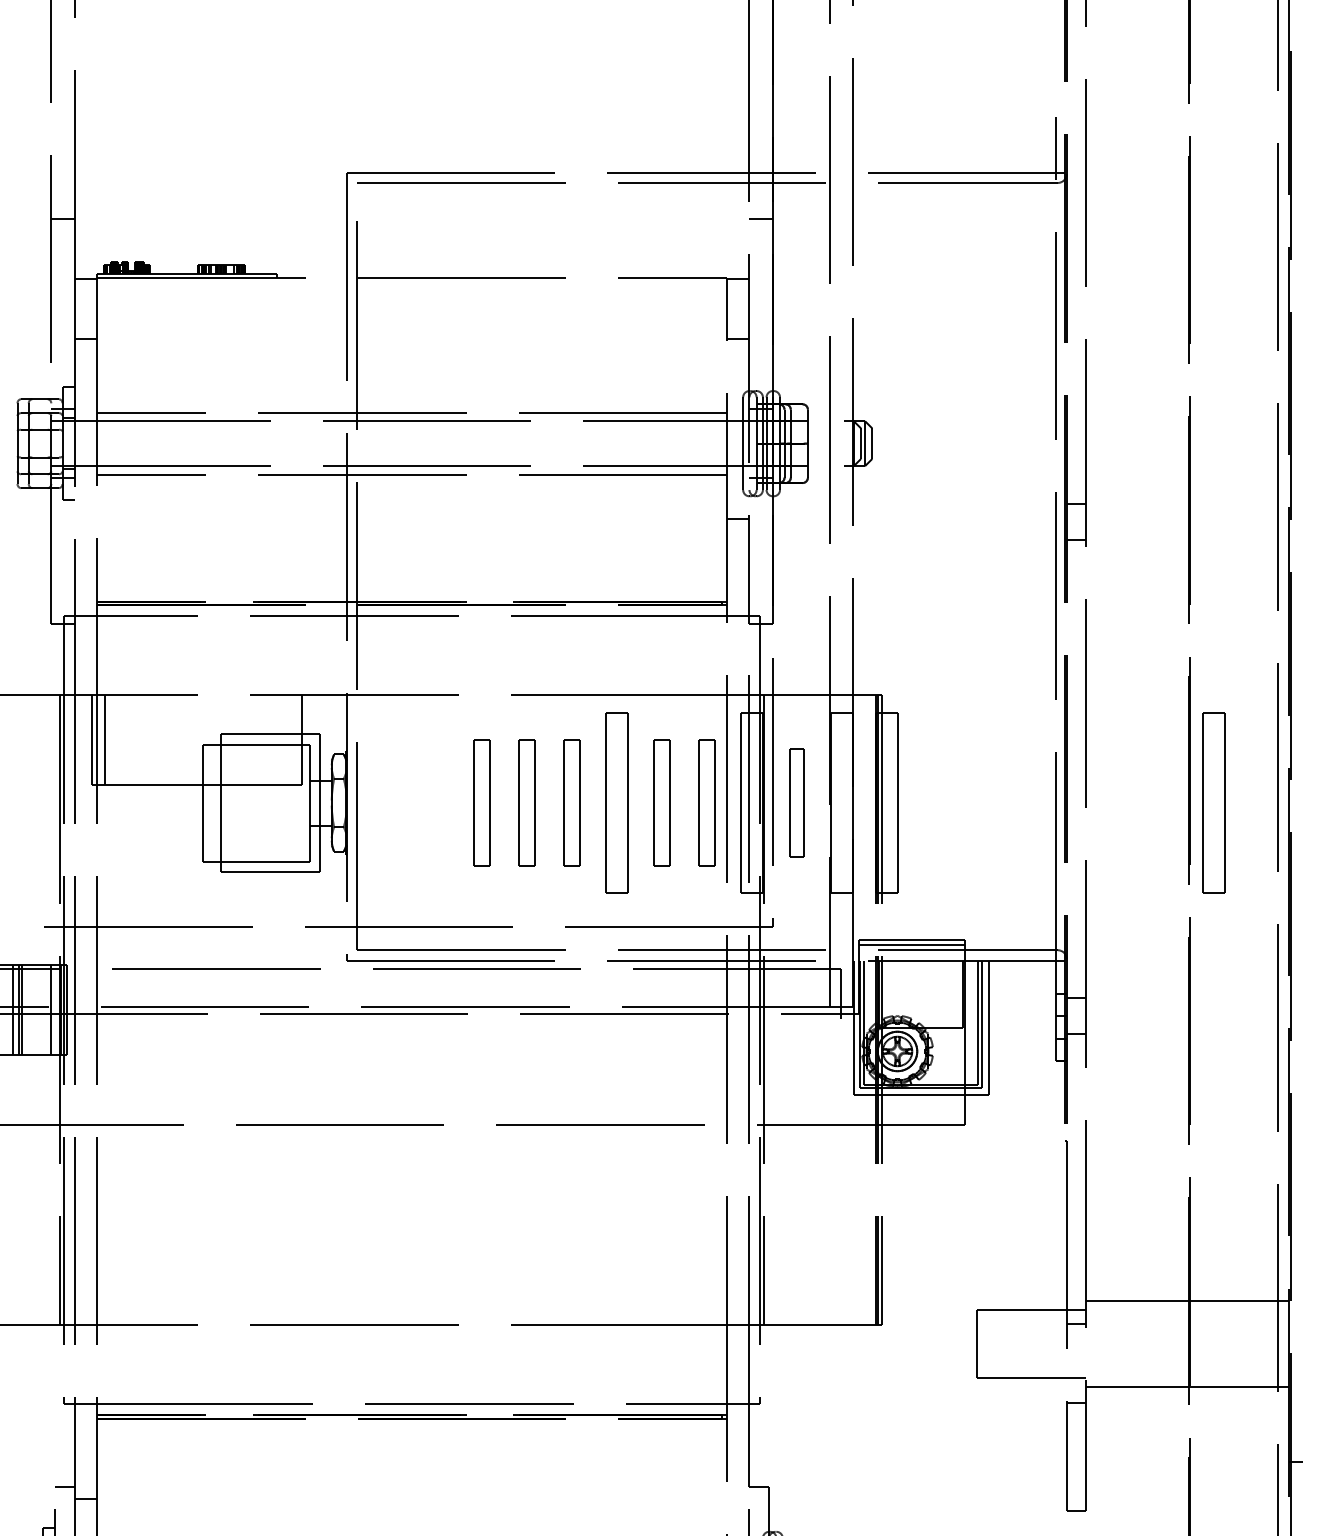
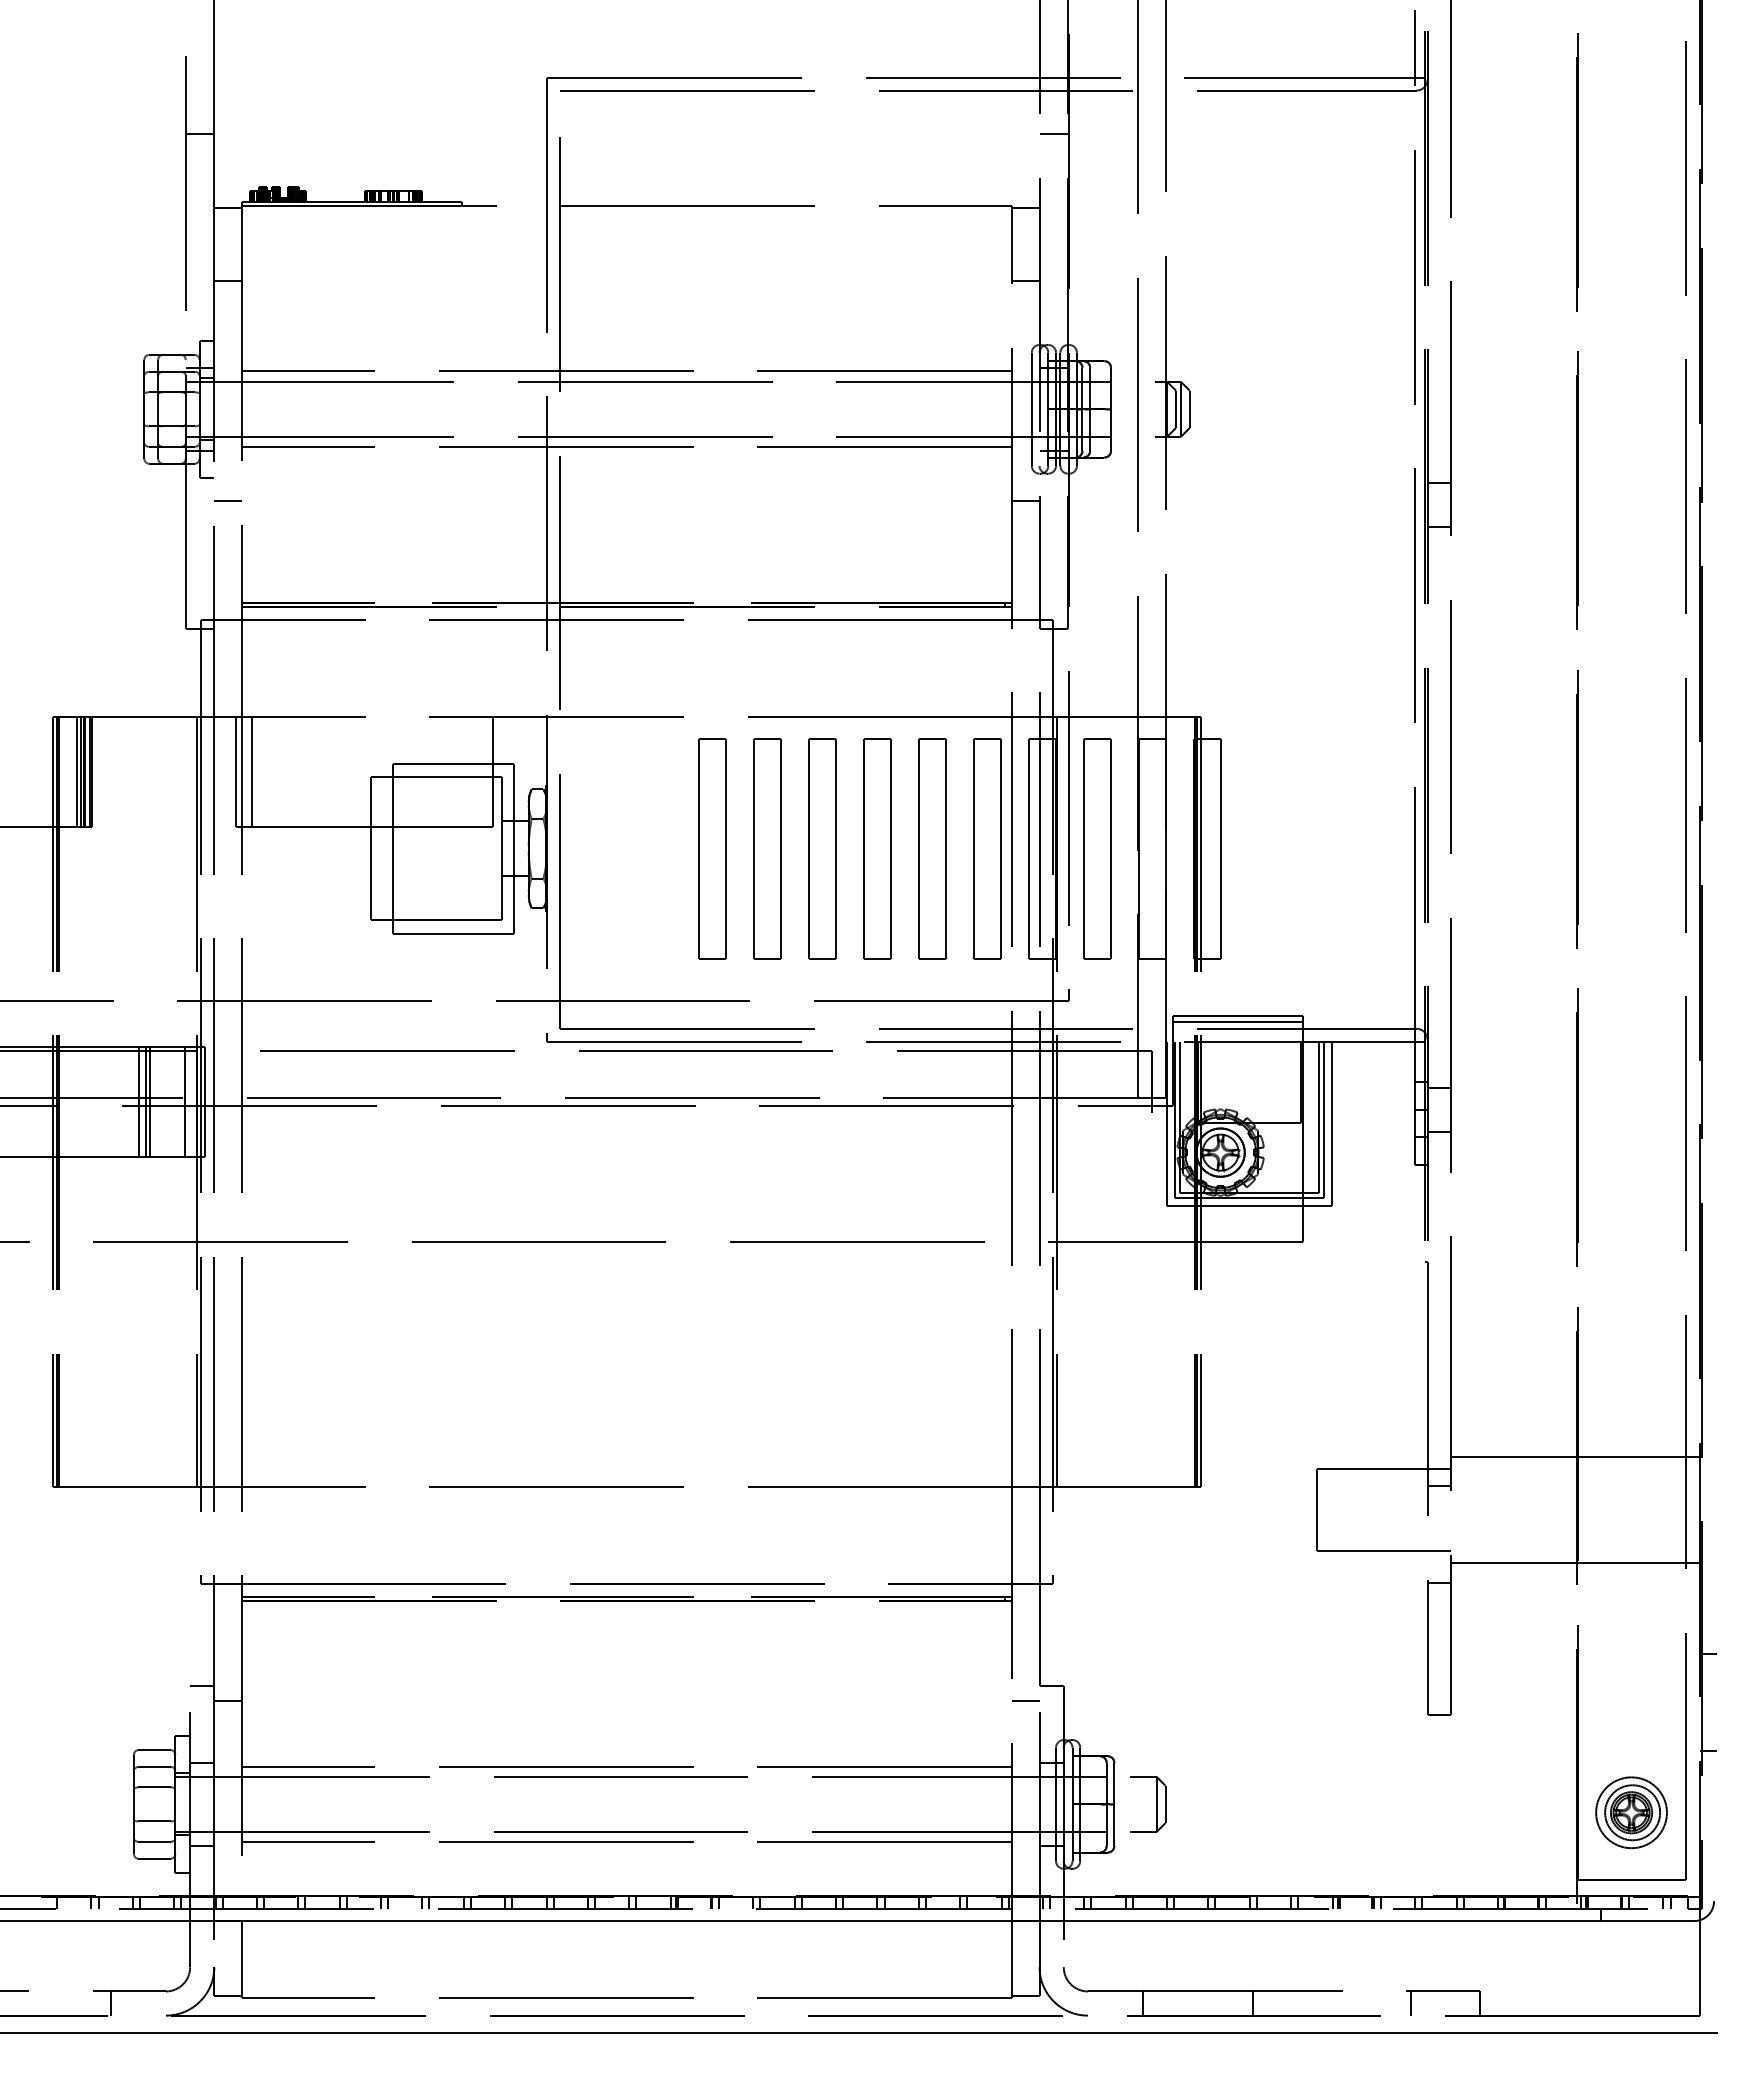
line: (85, 519) -> (227, 501), added
part: (482, 802) -> (712, 848), size x1.43
part: (527, 802) -> (767, 848), size x1.43
part: (571, 802) -> (822, 848), size x1.43
part: (661, 802) -> (932, 848), size x1.43
part: (706, 802) -> (987, 848), size x1.43
part: (796, 802) -> (1097, 848), size x1.67
part: (1213, 802) -> (1607, 848), removed
line: (737, 1499) -> (1025, 1700), added

